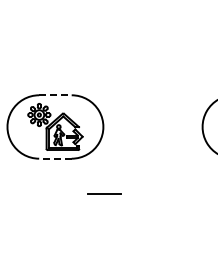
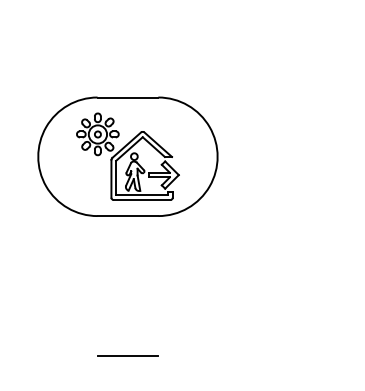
line: (55, 95) -> (128, 97), dashed -> solid
line: (54, 158) -> (126, 215), dashed -> solid
line: (104, 193) -> (128, 354), moved

